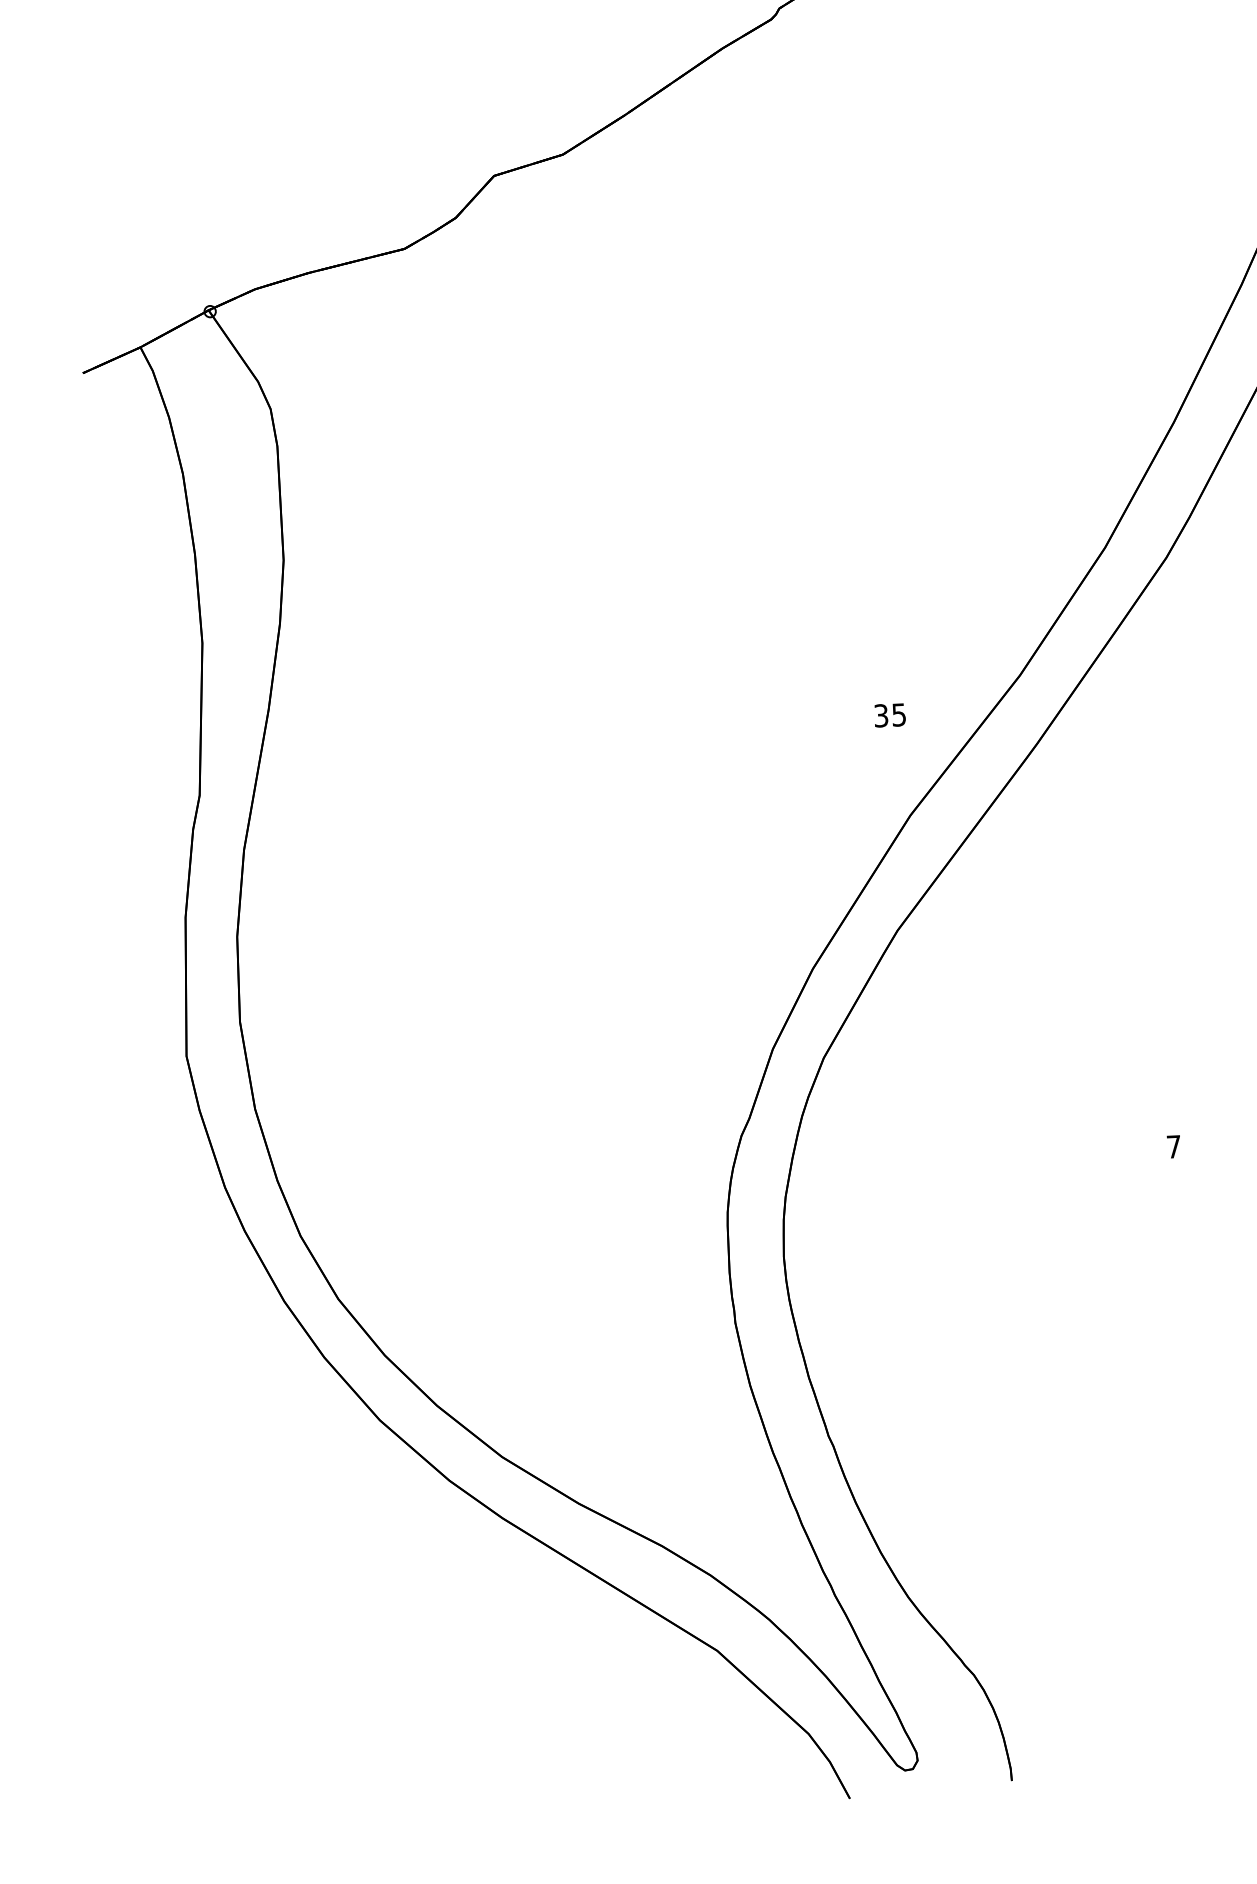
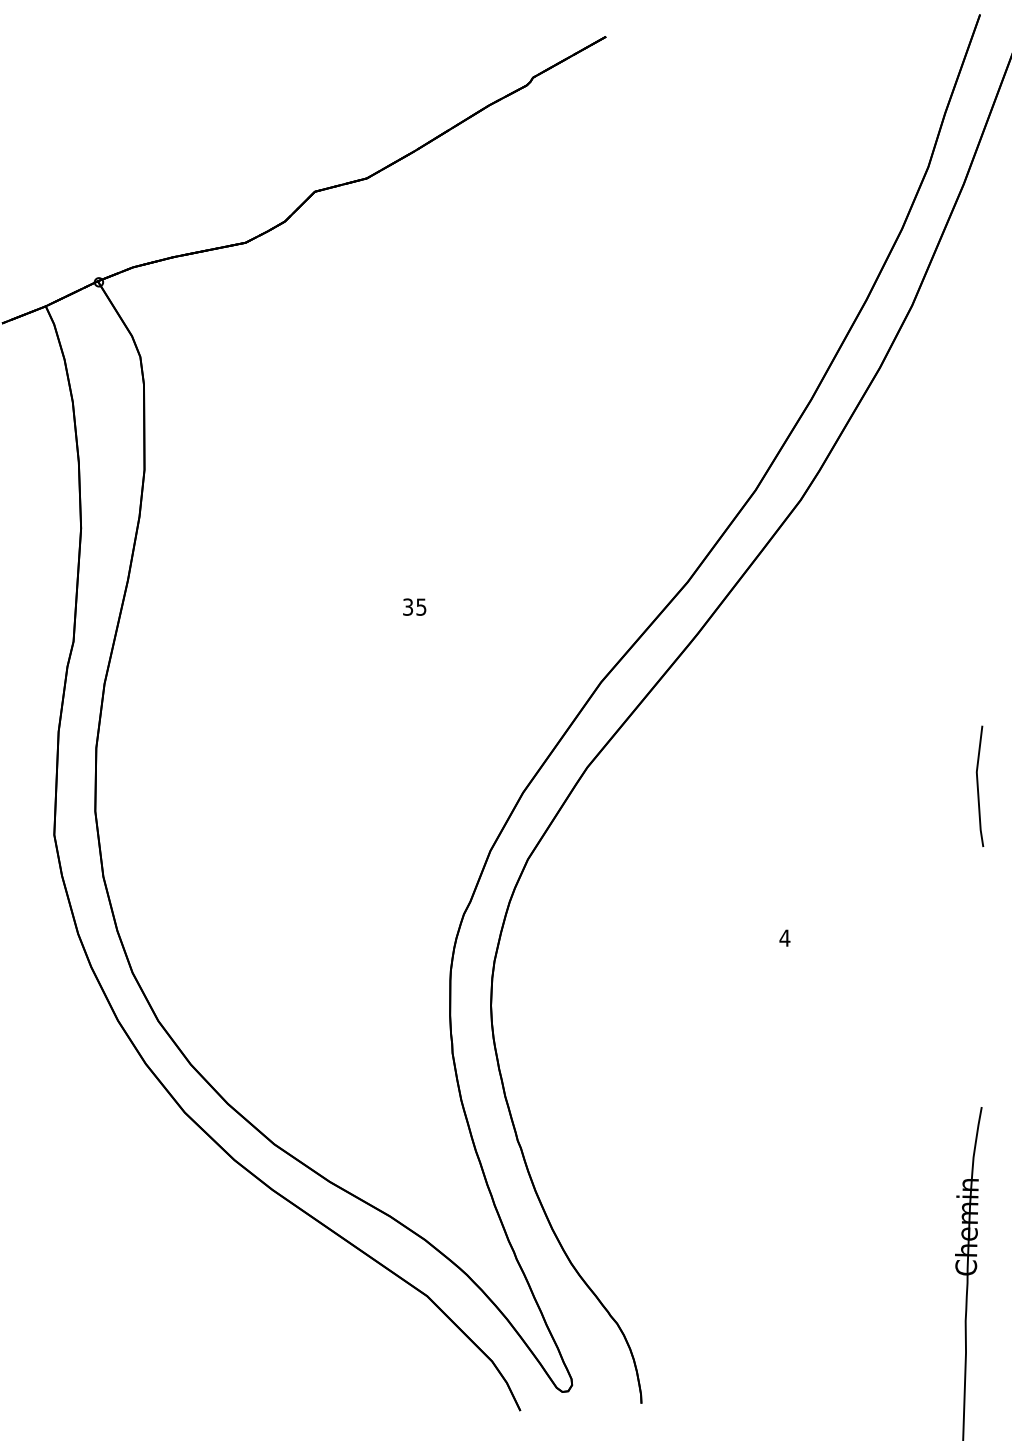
text: (889, 714) -> (414, 606), moved
text: (1173, 1145) -> (784, 937), 7 -> 4

